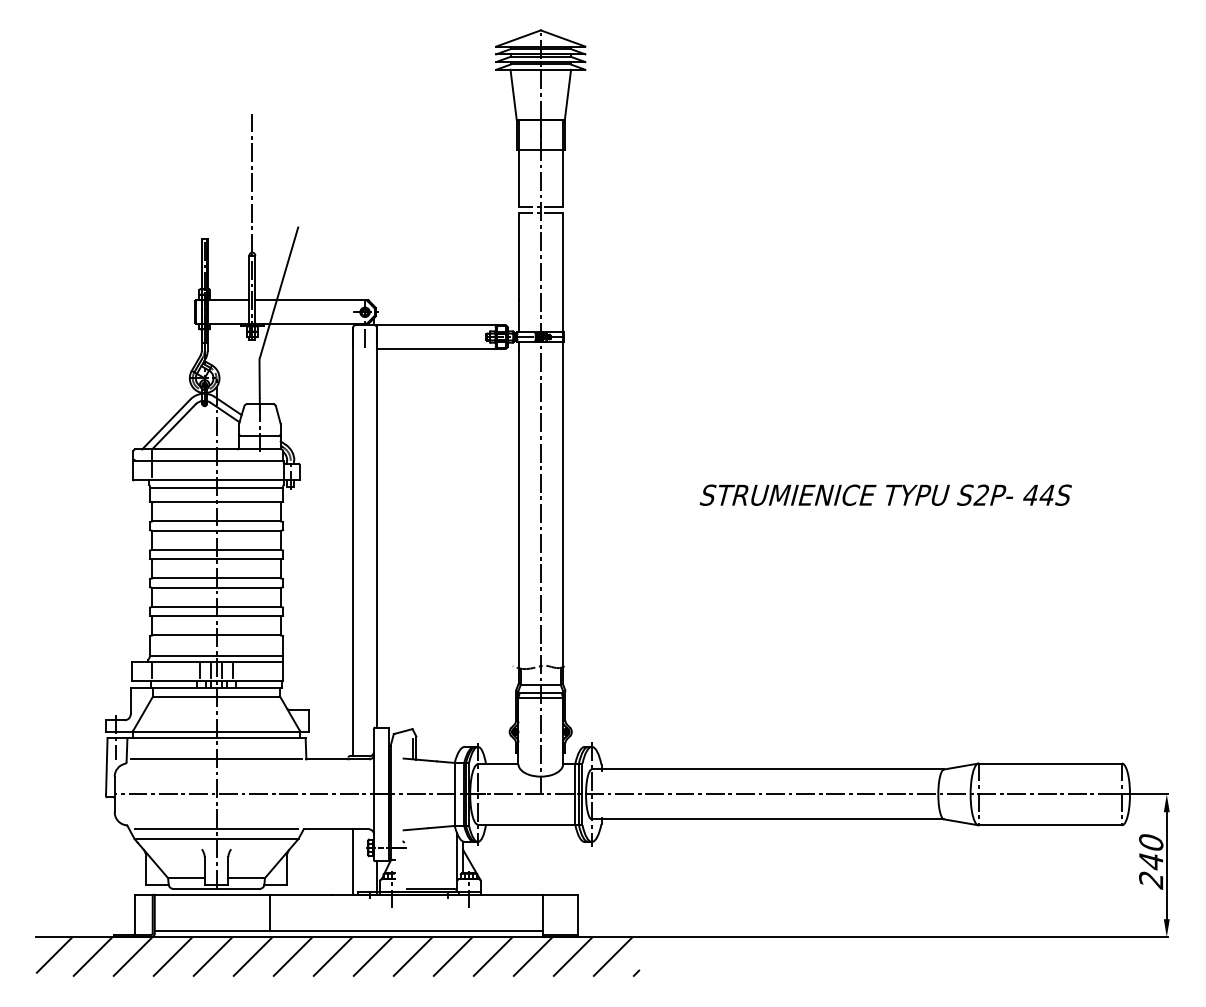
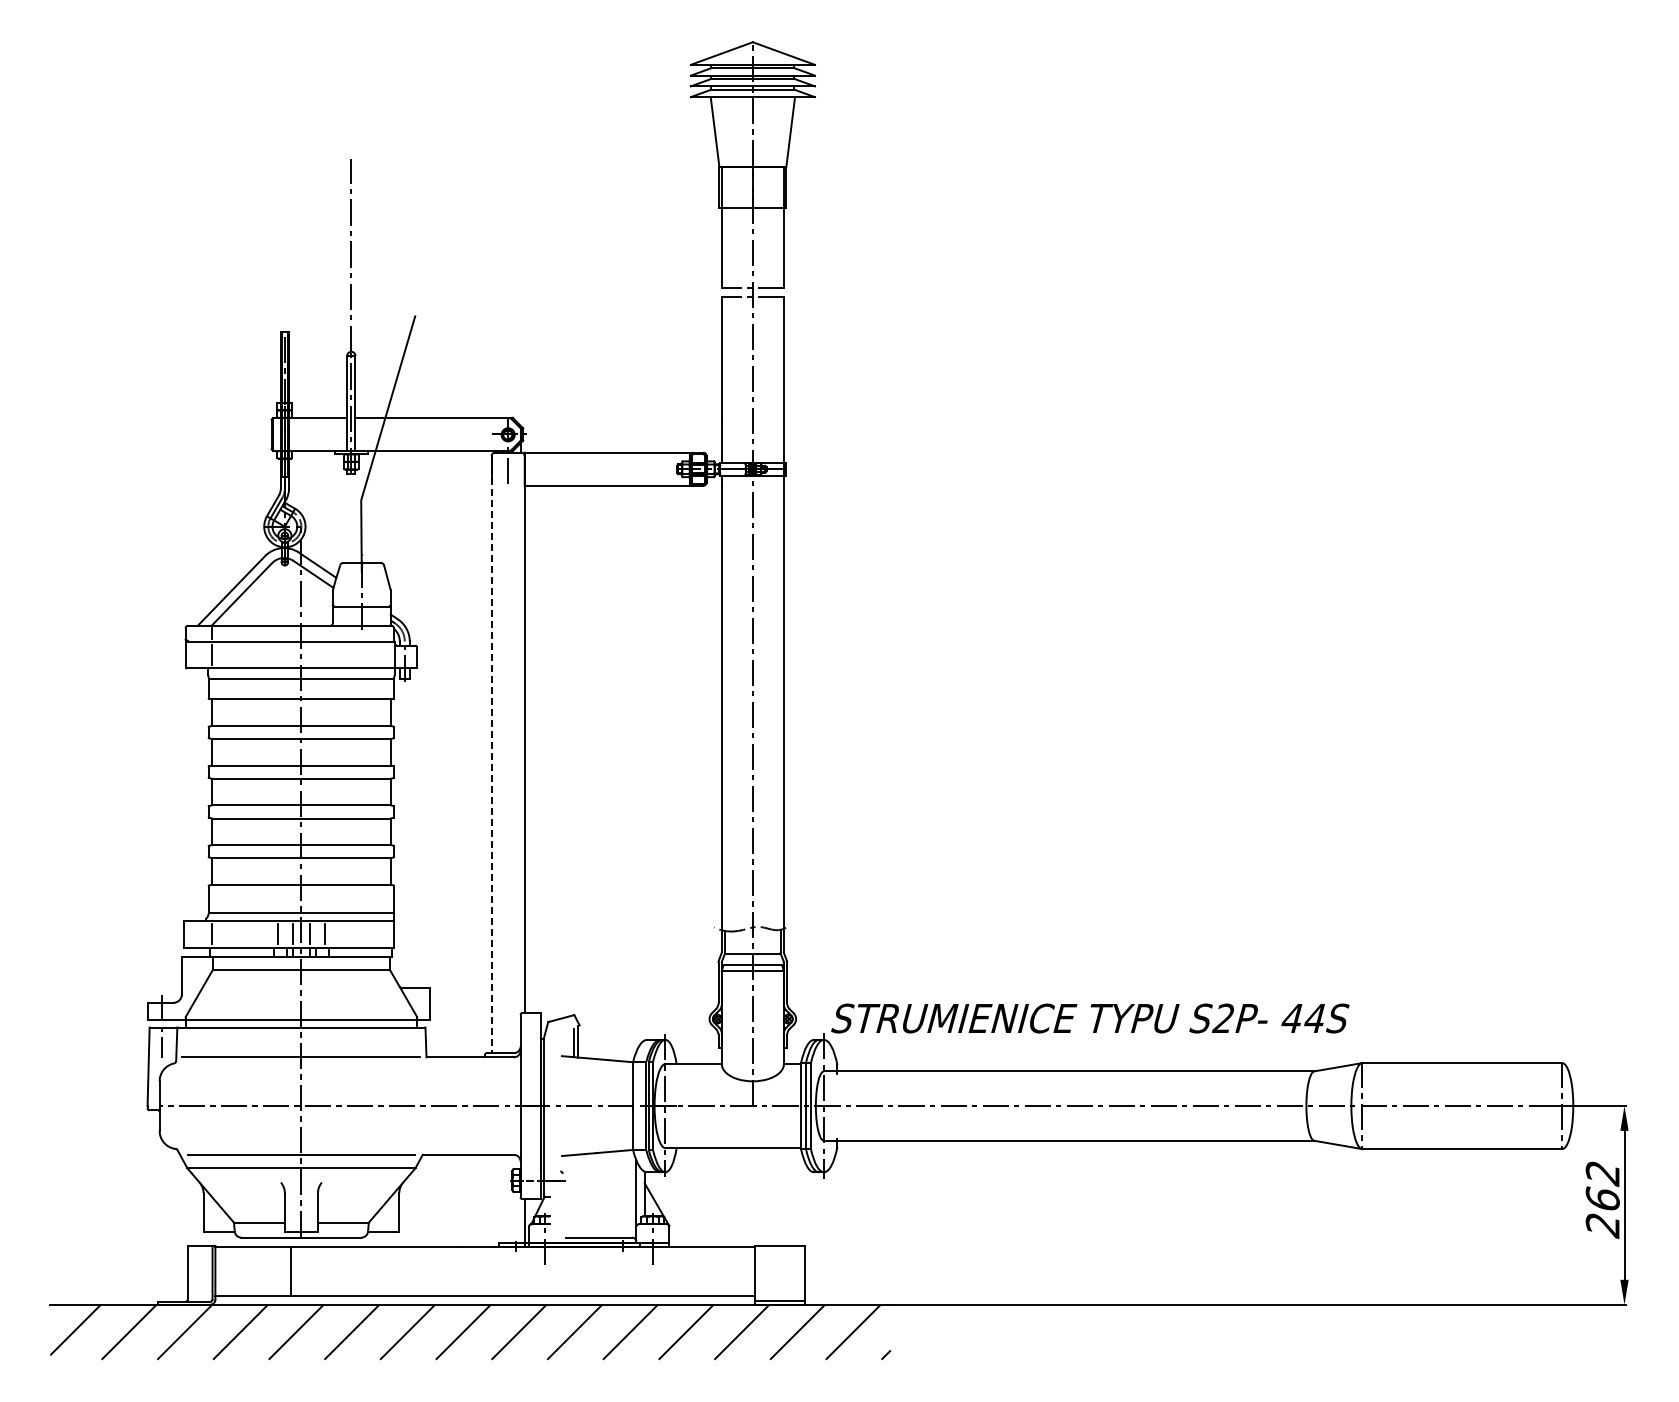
text: (885, 495) -> (1090, 1018), moved
line: (353, 541) -> (491, 754), solid -> dashed
text: (1150, 852) -> (1602, 1186), 240 -> 262
line: (353, 862) -> (491, 1200), removed
line: (269, 913) -> (290, 1271), moved

